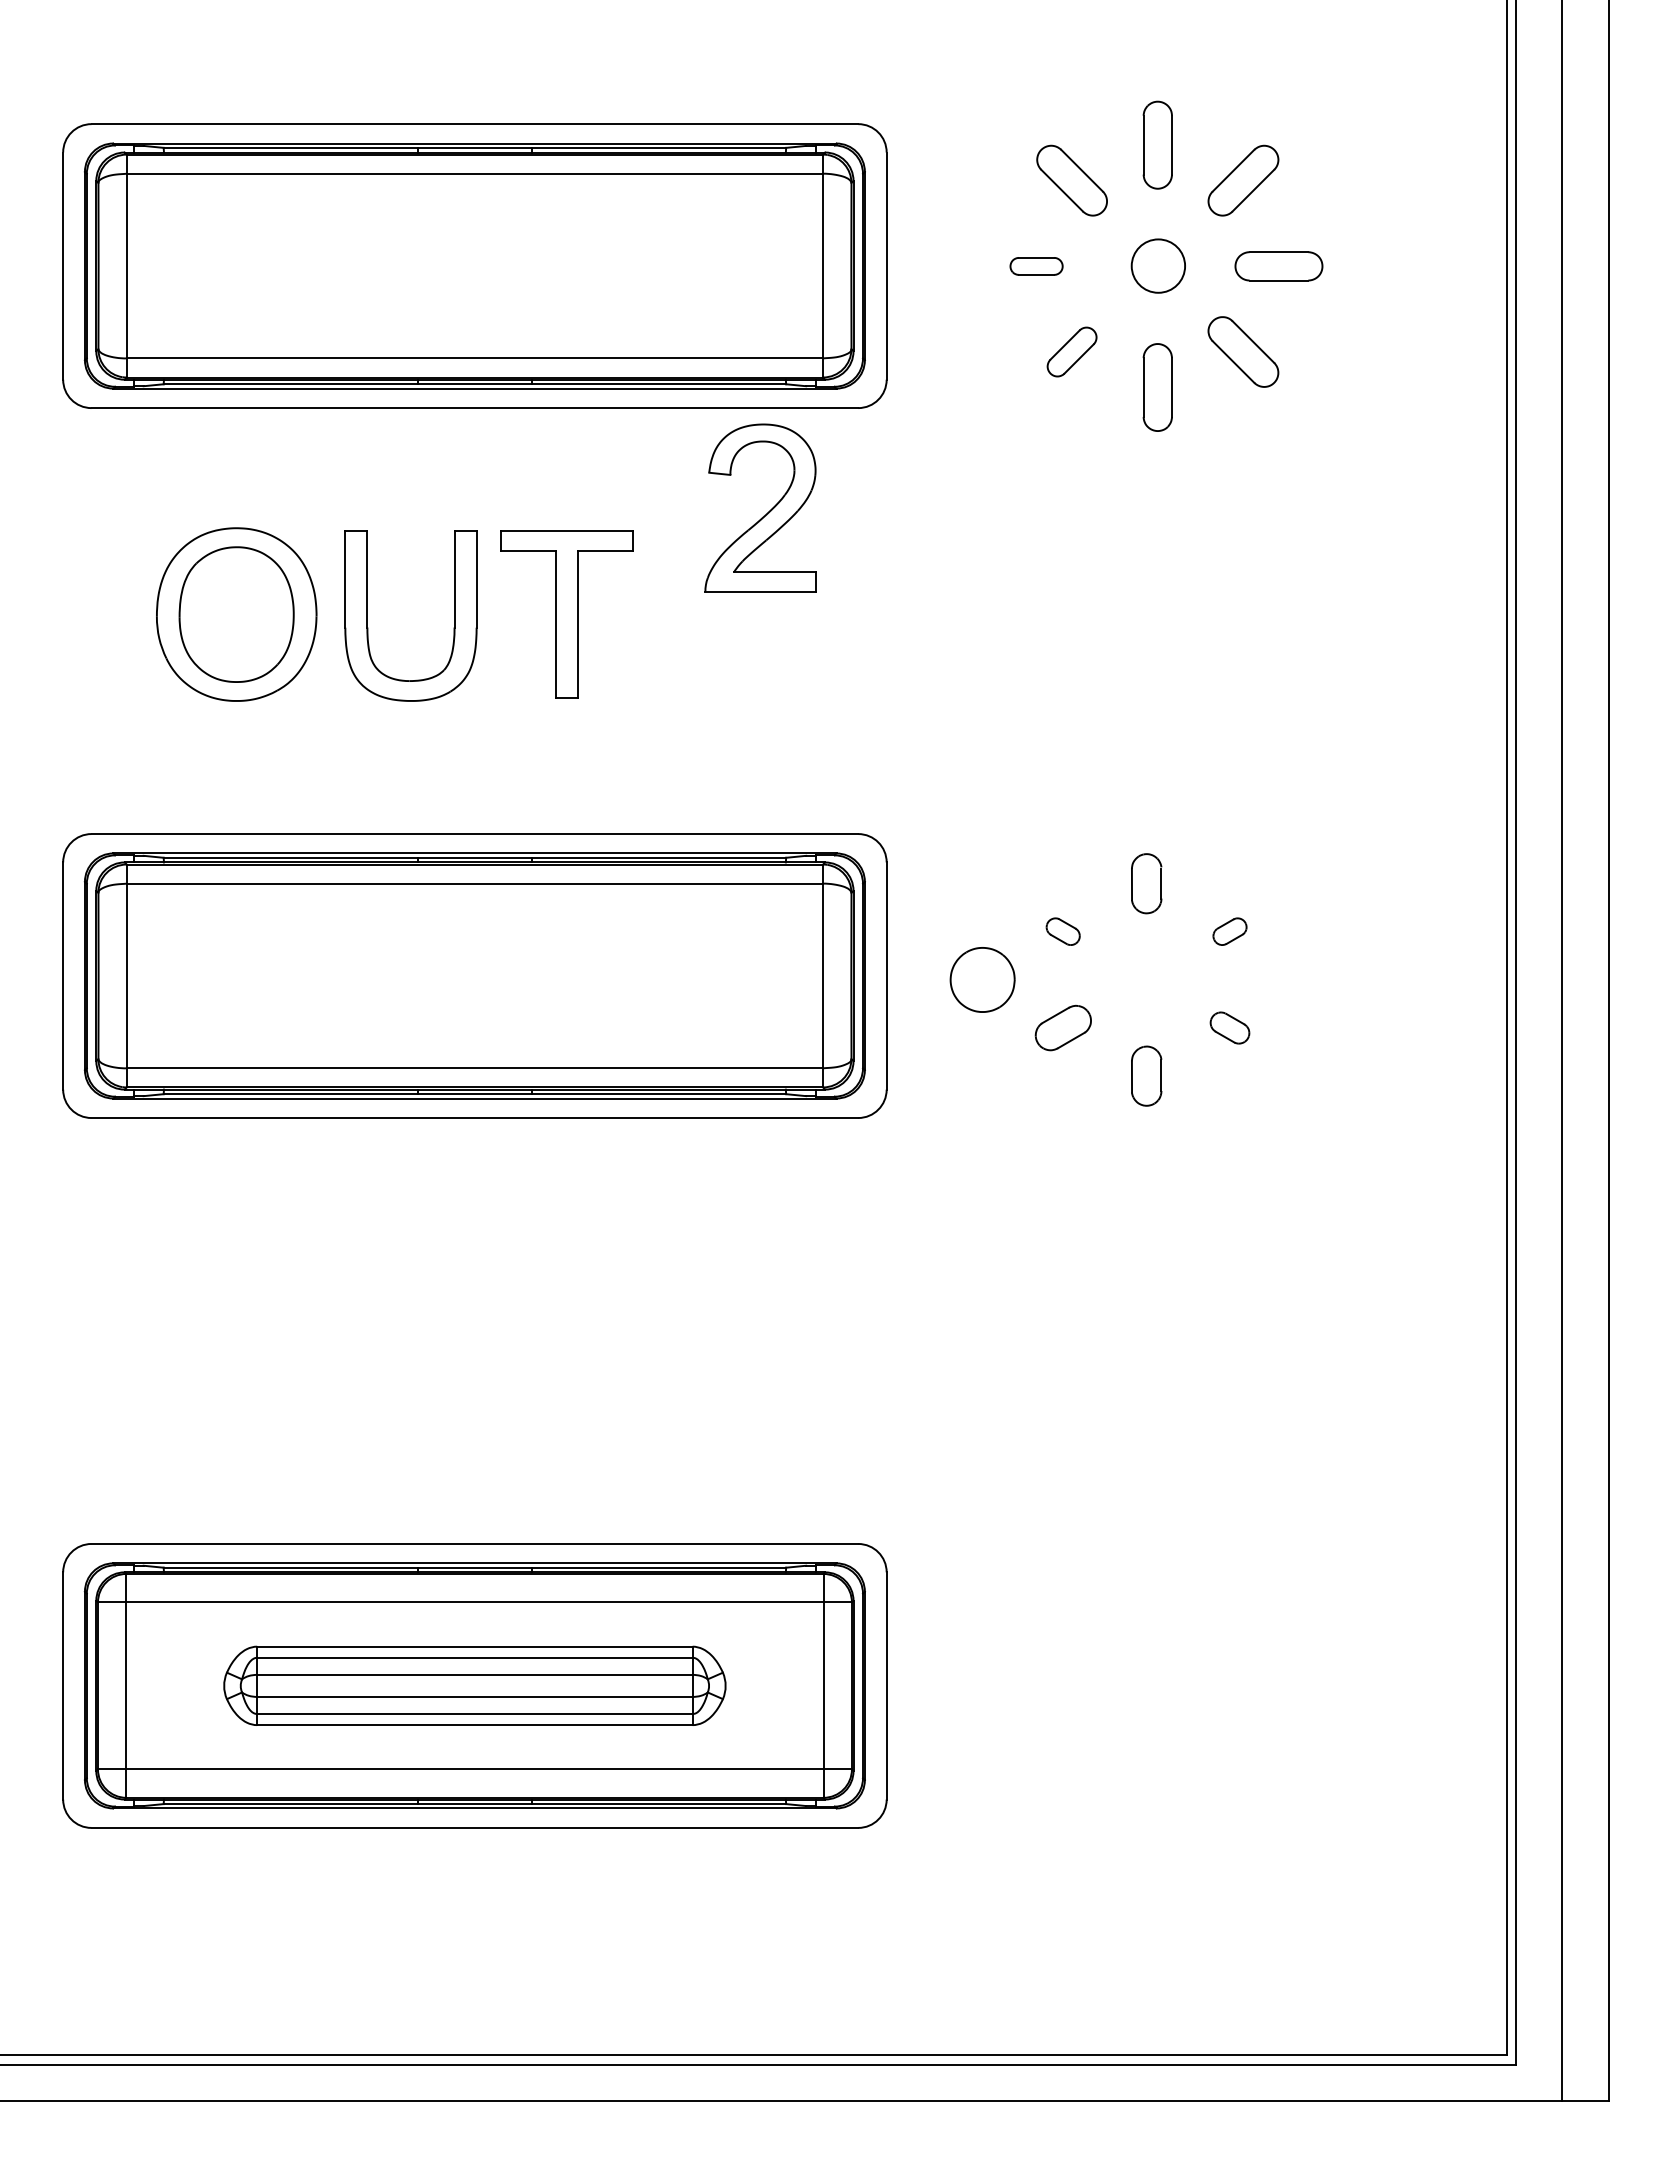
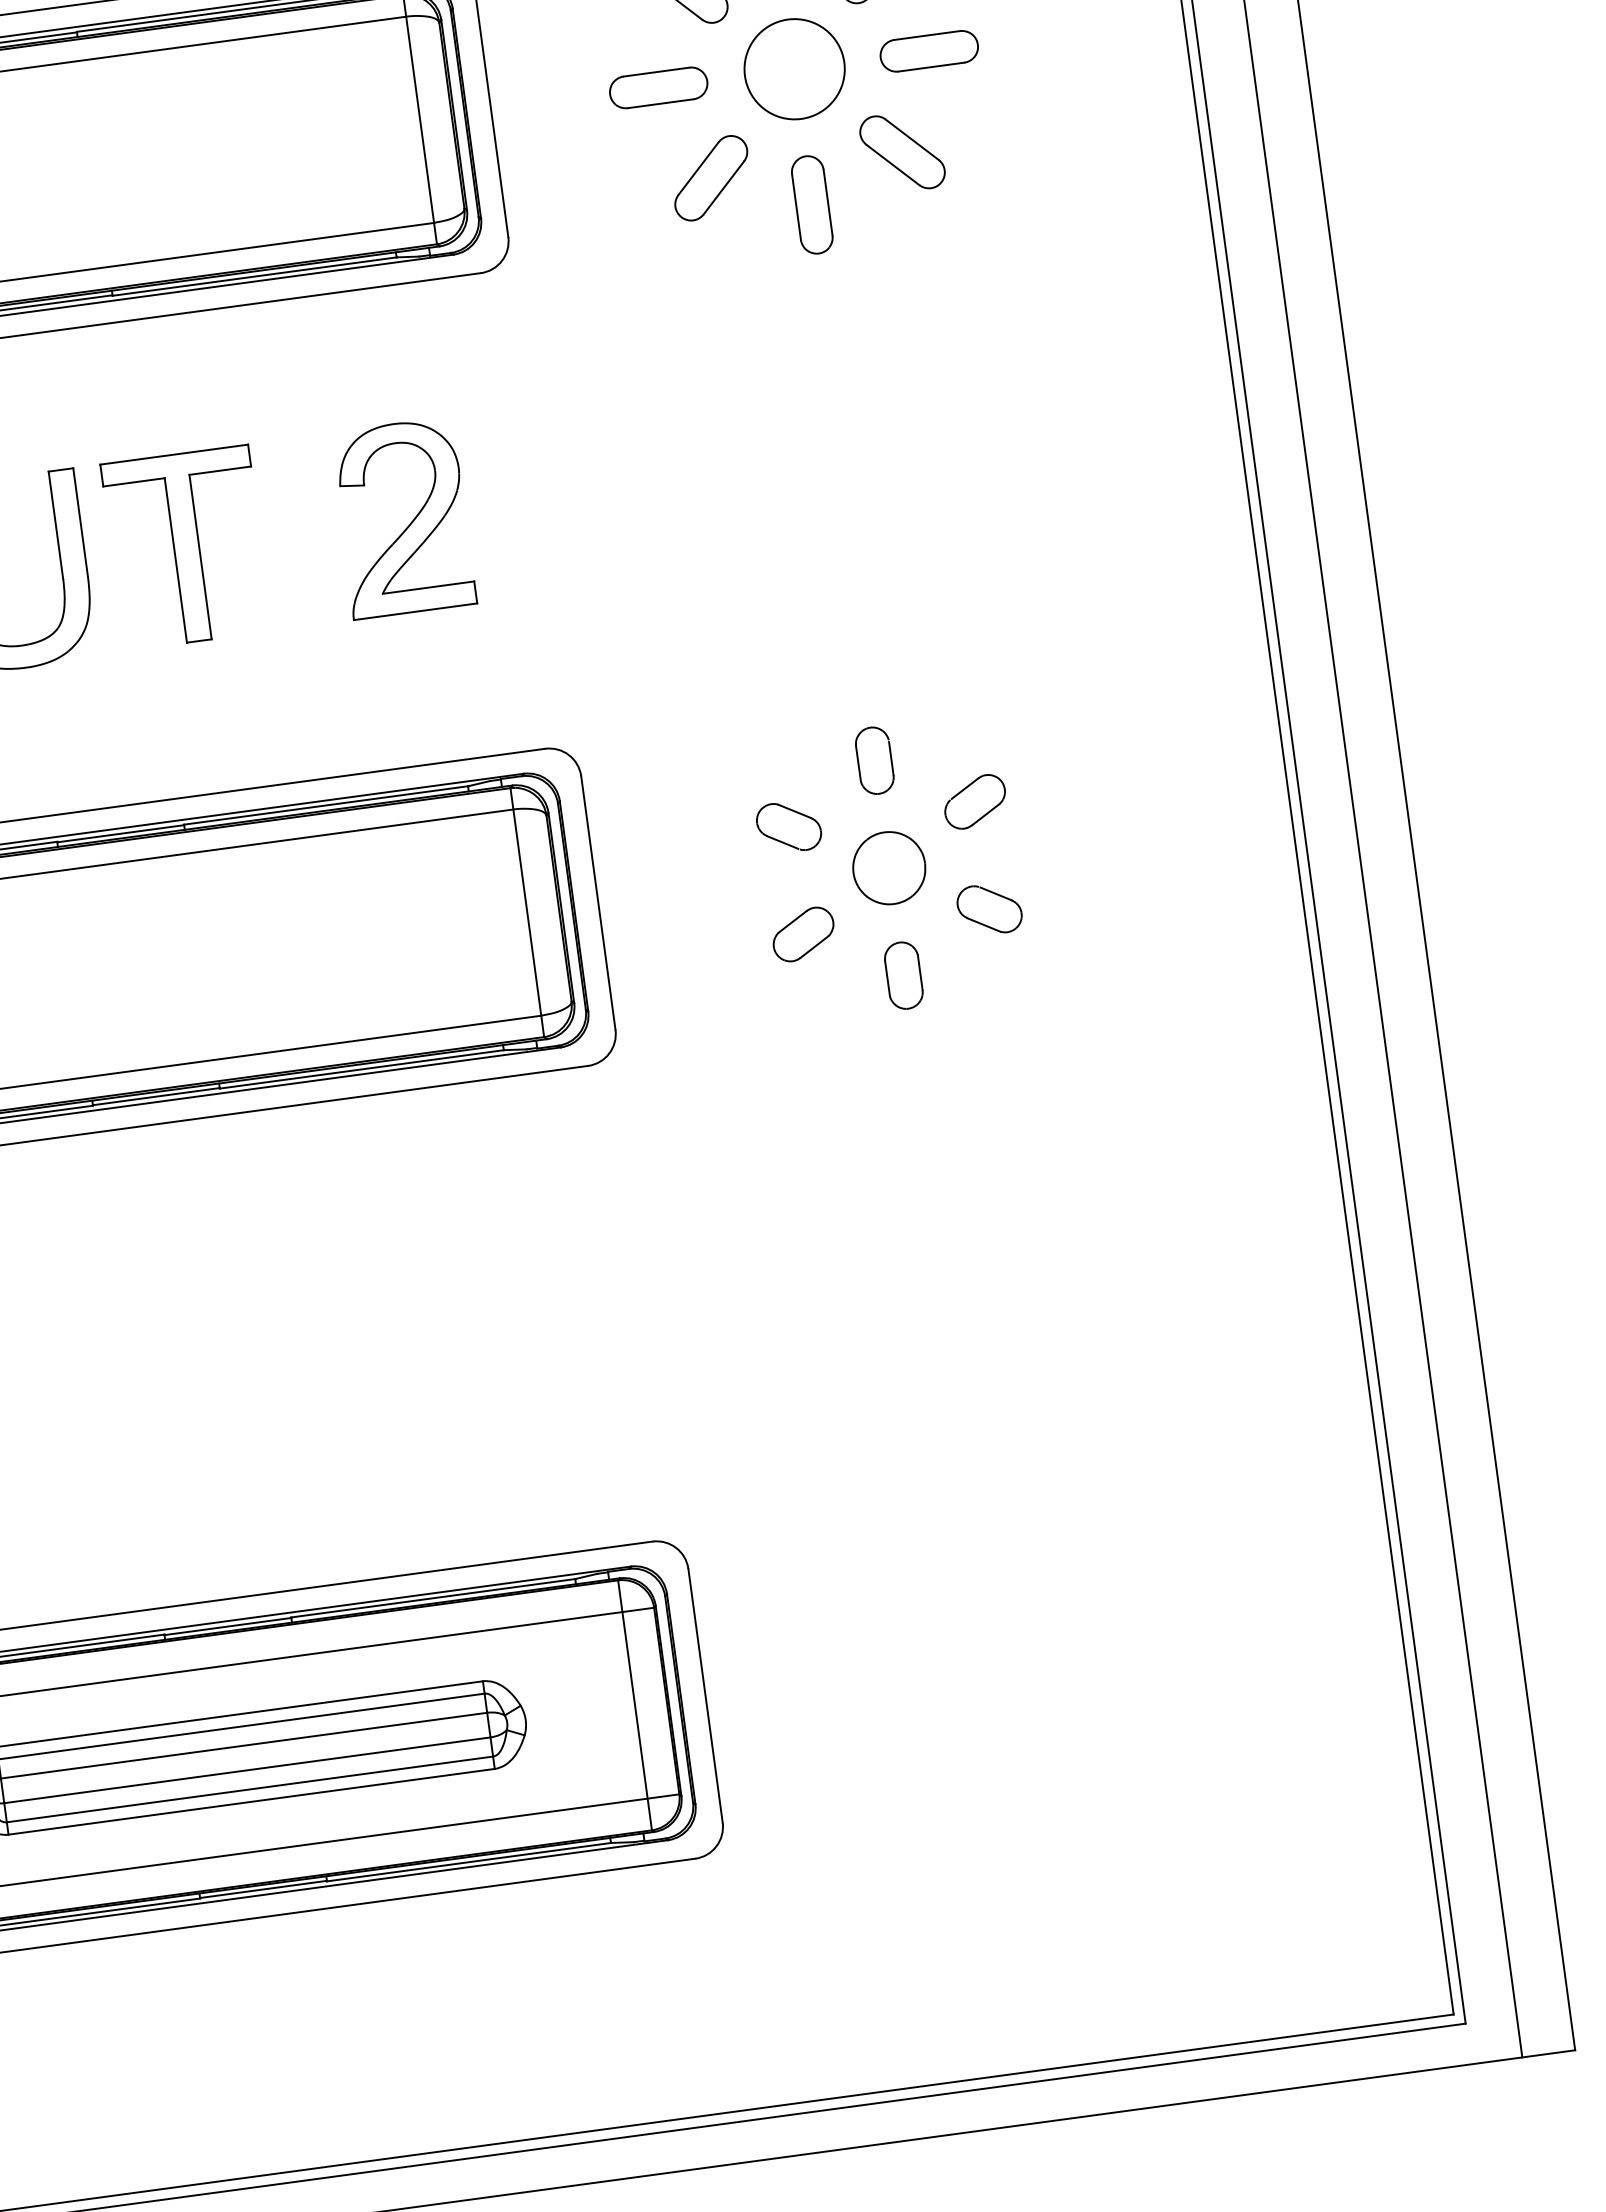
circle: (1157, 265) -> (793, 68), size x1.67
part: (1036, 266) -> (658, 88), size x1.67
part: (1071, 351) -> (710, 177), size x1.43
part: (766, 513) -> (410, 523), moved
part: (1062, 931) -> (787, 826), size x1.67
part: (1229, 931) -> (974, 801), size x1.67
part: (982, 979) -> (889, 867), moved
part: (1229, 1027) -> (988, 908), size x1.43

